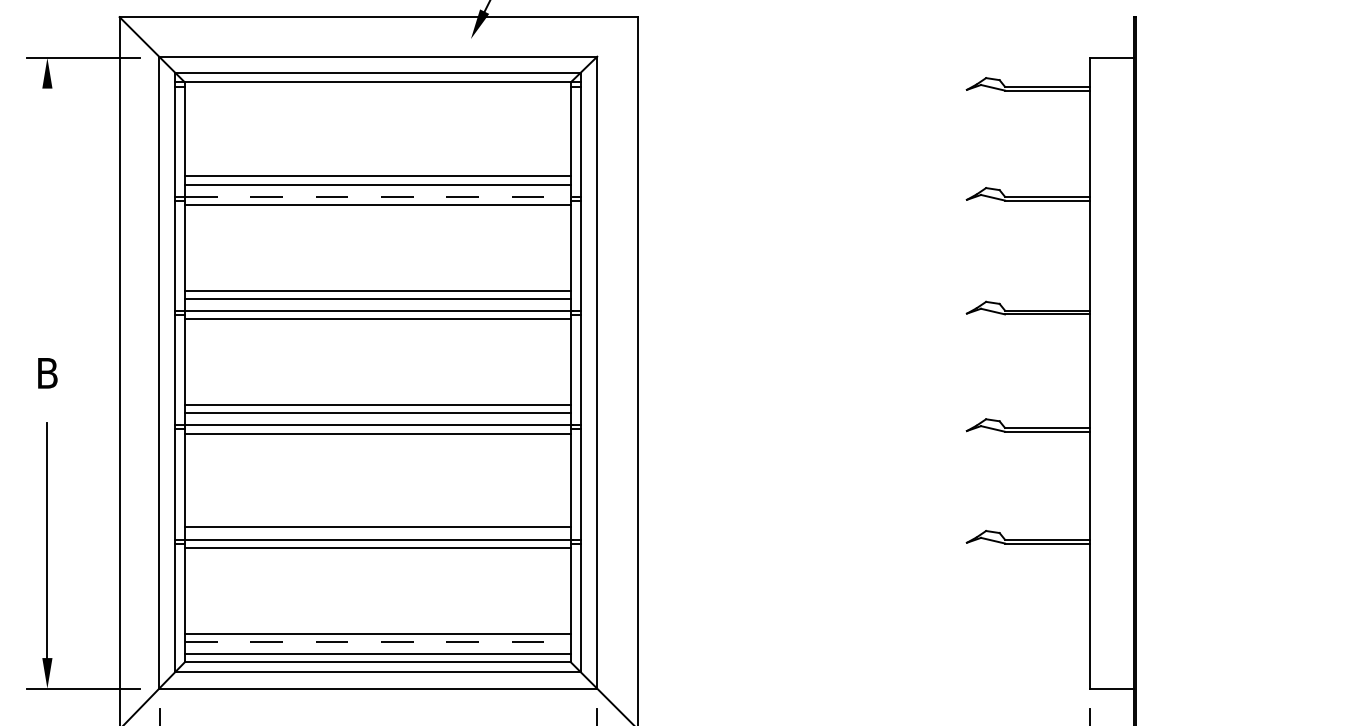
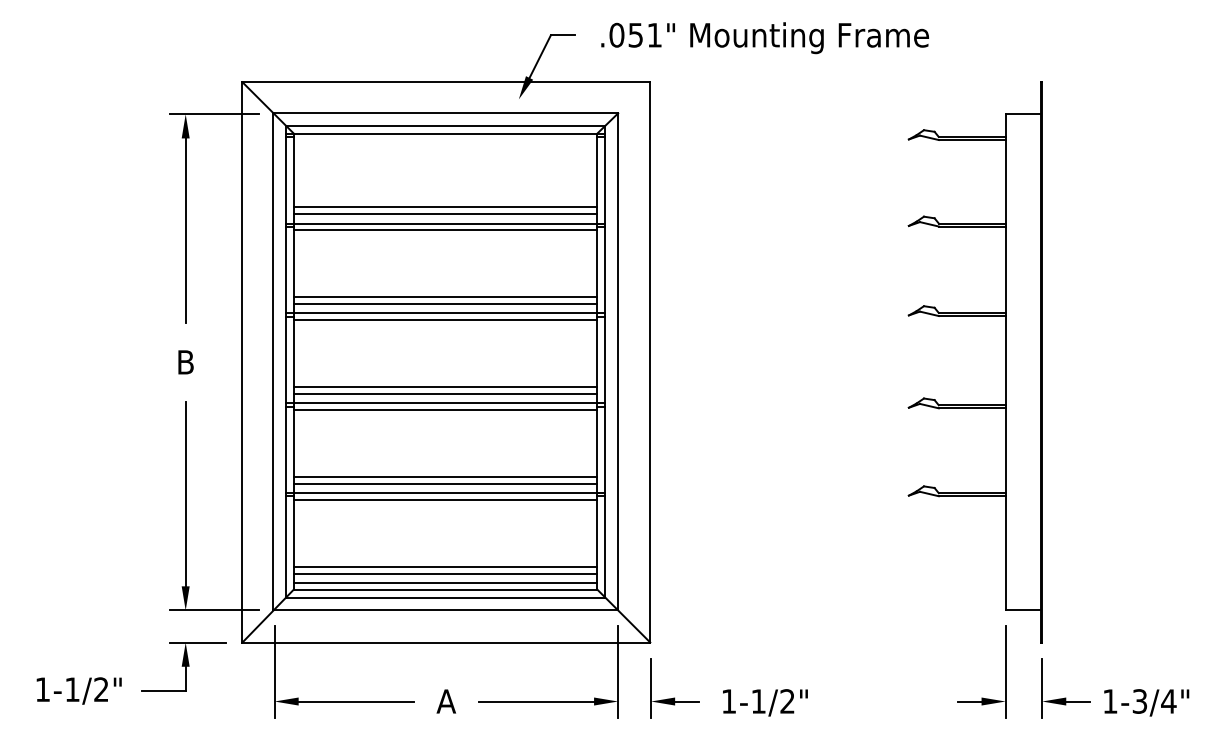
line: (379, 196) -> (446, 223), dashed -> solid
line: (47, 205) -> (185, 230), added
line: (377, 519) -> (445, 477), added
line: (377, 641) -> (445, 573), dashed -> solid

